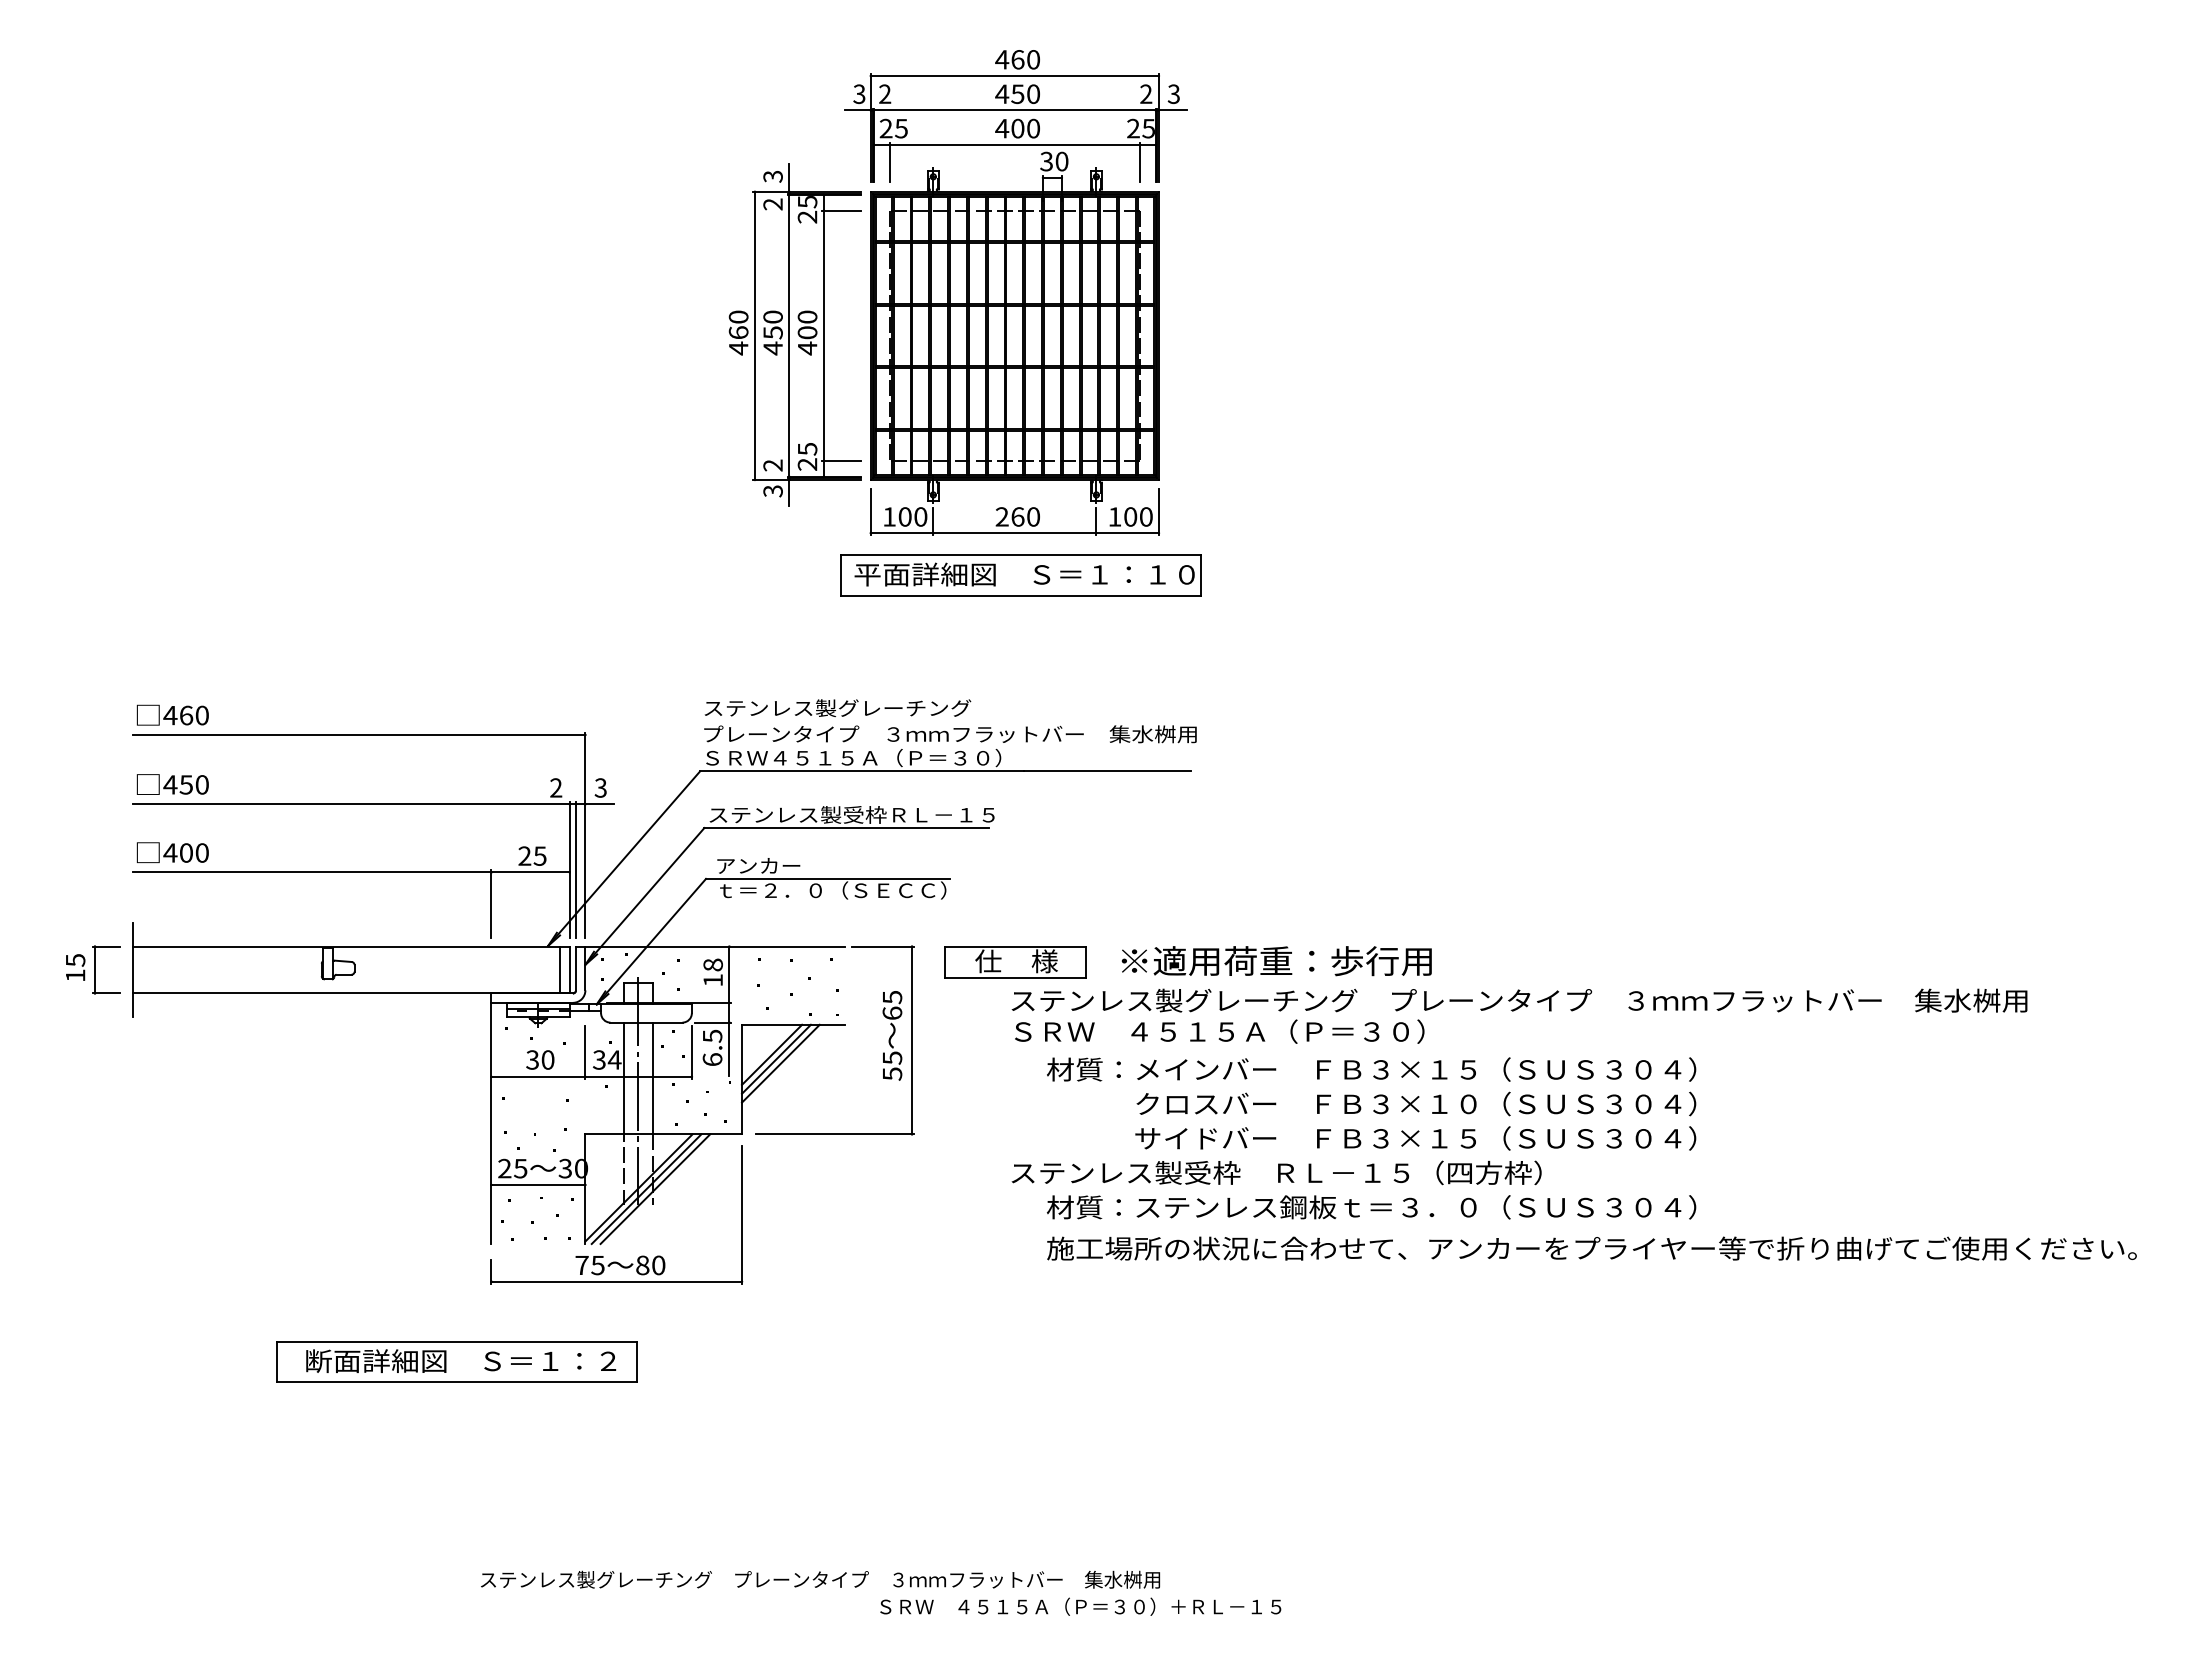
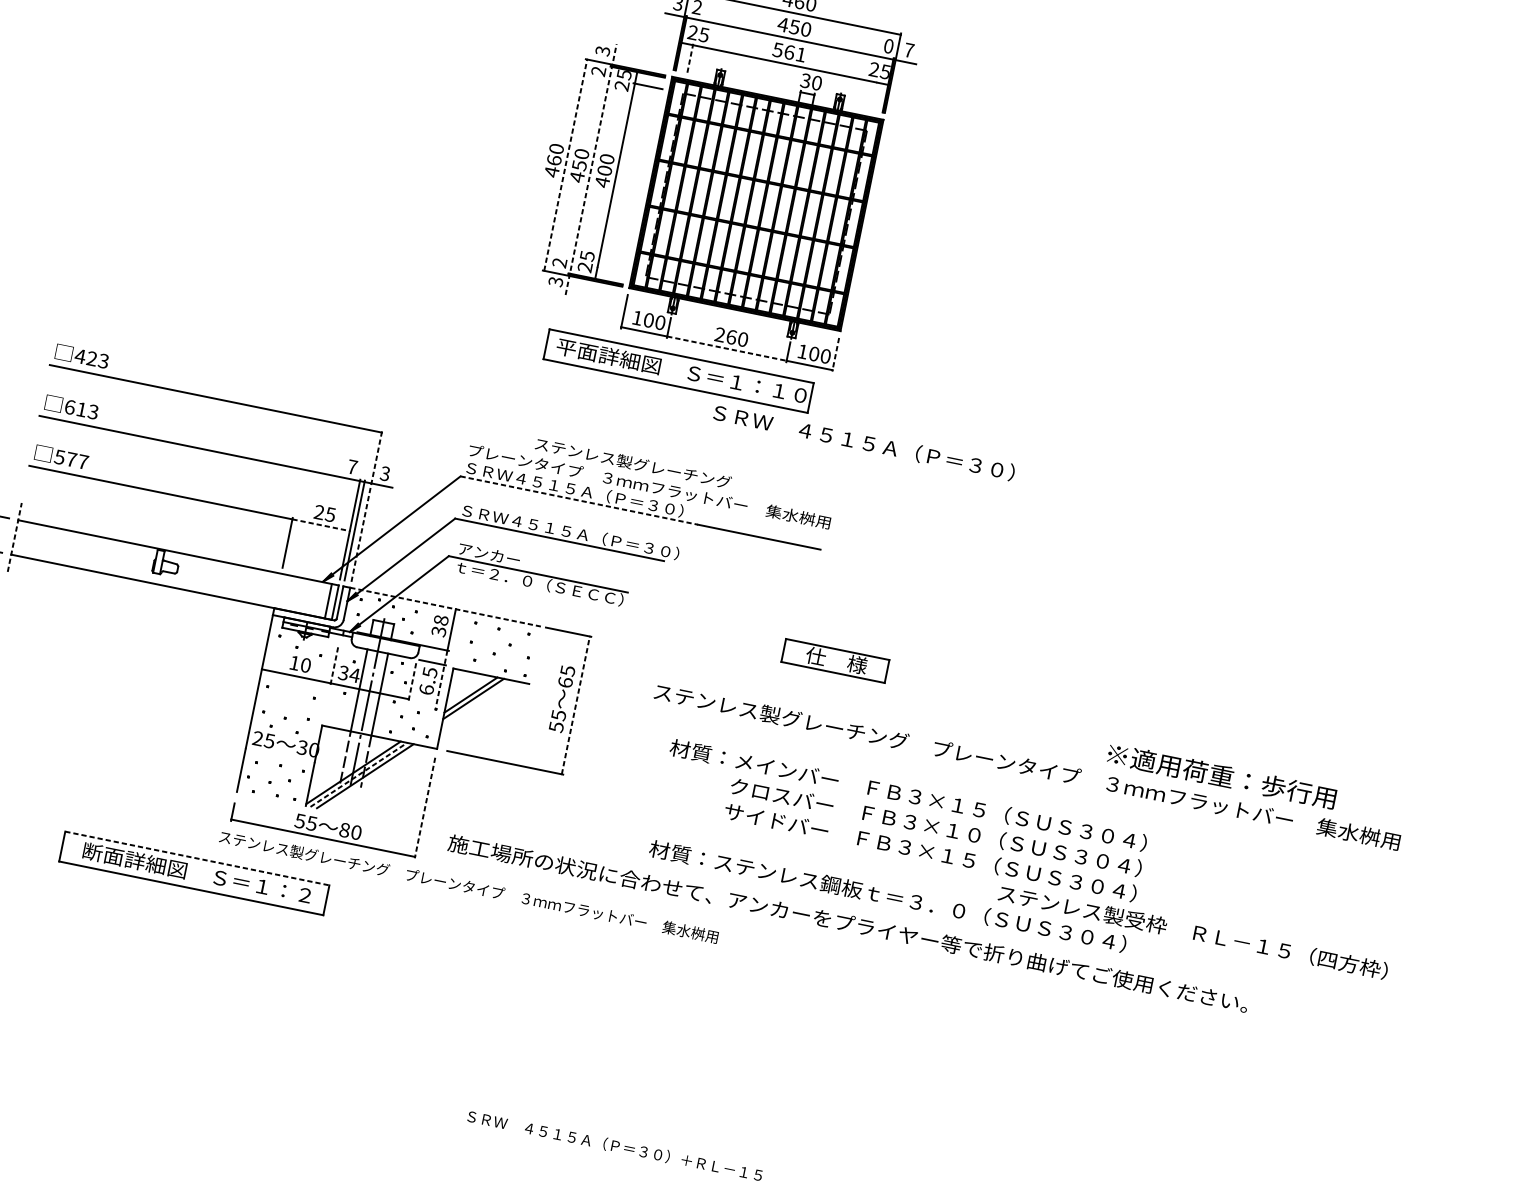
text: (1146, 94) -> (888, 46), 2 -> 0
text: (1173, 94) -> (908, 50), 3 -> 7
text: (1017, 128) -> (789, 52), 400 -> 561
line: (889, 162) -> (690, 58), solid -> dashed
line: (1140, 162) -> (874, 95), removed
line: (789, 334) -> (591, 169), solid -> dashed
line: (754, 335) -> (565, 164), solid -> dashed
line: (841, 461) -> (610, 270), removed
line: (1158, 512) -> (835, 354), solid -> dashed
line: (1015, 533) -> (727, 349), solid -> dashed
part: (1020, 575) -> (678, 371), moved
text: (837, 708) -> (633, 463), moved
text: (193, 715) -> (97, 359), 460 -> 423
line: (862, 771) -> (579, 500), solid -> dashed
text: (185, 784) -> (81, 409), 450 -> 613
text: (556, 787) -> (352, 466), 2 -> 7
text: (857, 814) -> (569, 531), ステンレス製受枠ＲＬ－１５ -> ＳＲＷ４５１５Ａ（Ｐ＝３０）
line: (585, 835) -> (366, 506), solid -> dashed
text: (185, 852) -> (70, 459), 400 -> 577
line: (531, 872) -> (321, 525), solid -> dashed
line: (715, 946) -> (445, 607), solid -> dashed
text: (1276, 961) -> (1221, 776), moved
part: (1015, 962) -> (835, 661), moved
line: (132, 970) -> (14, 537), solid -> dashed
text: (712, 980) -> (438, 631), 18 -> 38
text: (1219, 1031) -> (864, 442), moved
line: (729, 1039) -> (442, 677), solid -> dashed
line: (912, 1040) -> (576, 705), solid -> dashed
line: (585, 1051) -> (334, 664), solid -> dashed
line: (691, 1051) -> (412, 680), solid -> dashed
text: (532, 1059) -> (294, 662), 30 -> 10
line: (780, 1063) -> (475, 702), removed
text: (1276, 1172) -> (1193, 931), moved
line: (538, 1184) -> (280, 755), removed
line: (646, 1188) -> (358, 774), solid -> dashed
line: (741, 1214) -> (424, 807), solid -> dashed
text: (1591, 1248) -> (848, 923), moved
text: (581, 1265) -> (299, 821), 75 -> 55
line: (457, 1341) -> (197, 858), solid -> dashed
text: (820, 1579) -> (468, 886), moved

